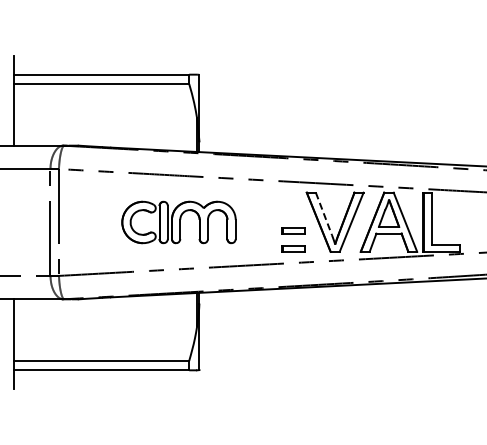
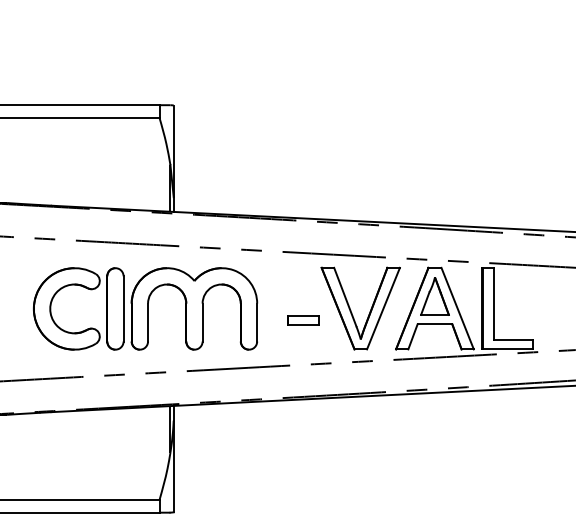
line: (323, 213) -> (344, 296), dashed -> solid
part: (178, 222) -> (144, 308), size x1.43
part: (293, 248) -> (303, 344), removed

